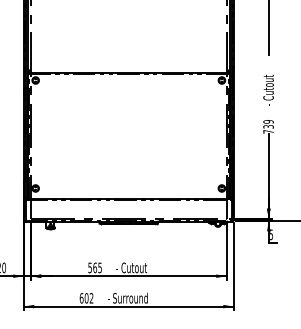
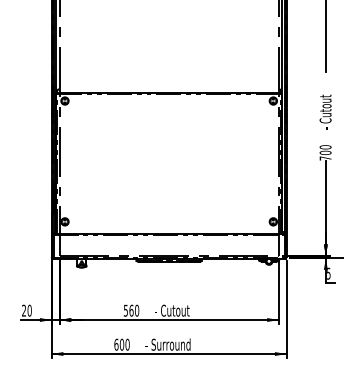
text: (268, 124) -> (325, 150), 739 -> 700
text: (100, 267) -> (137, 310), 565 -> 560
text: (91, 298) -> (127, 344), 602 -> 600

